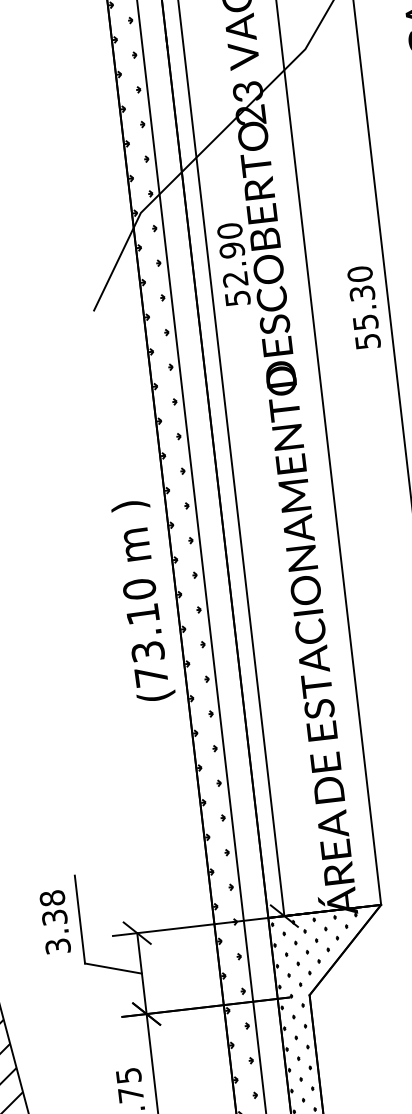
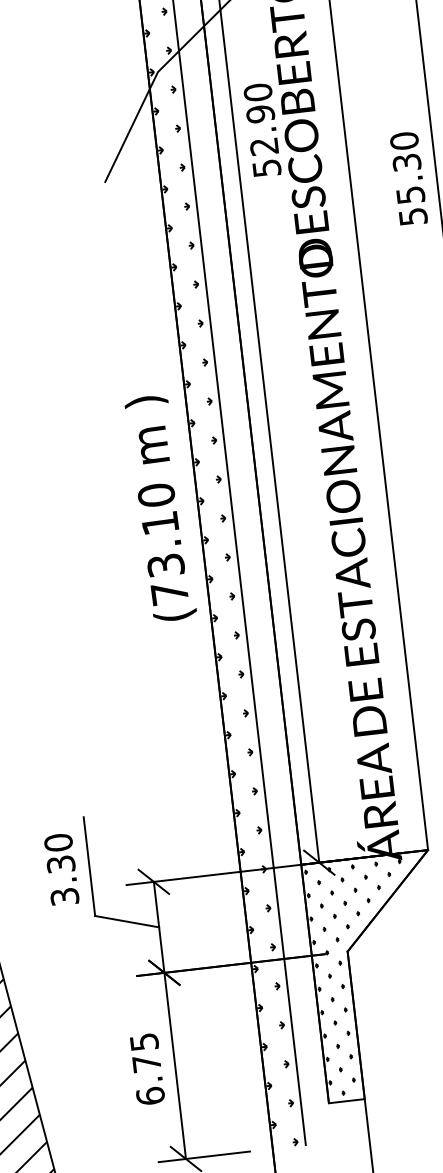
text: (52, 898) -> (58, 842), 3.38 -> 3.30

